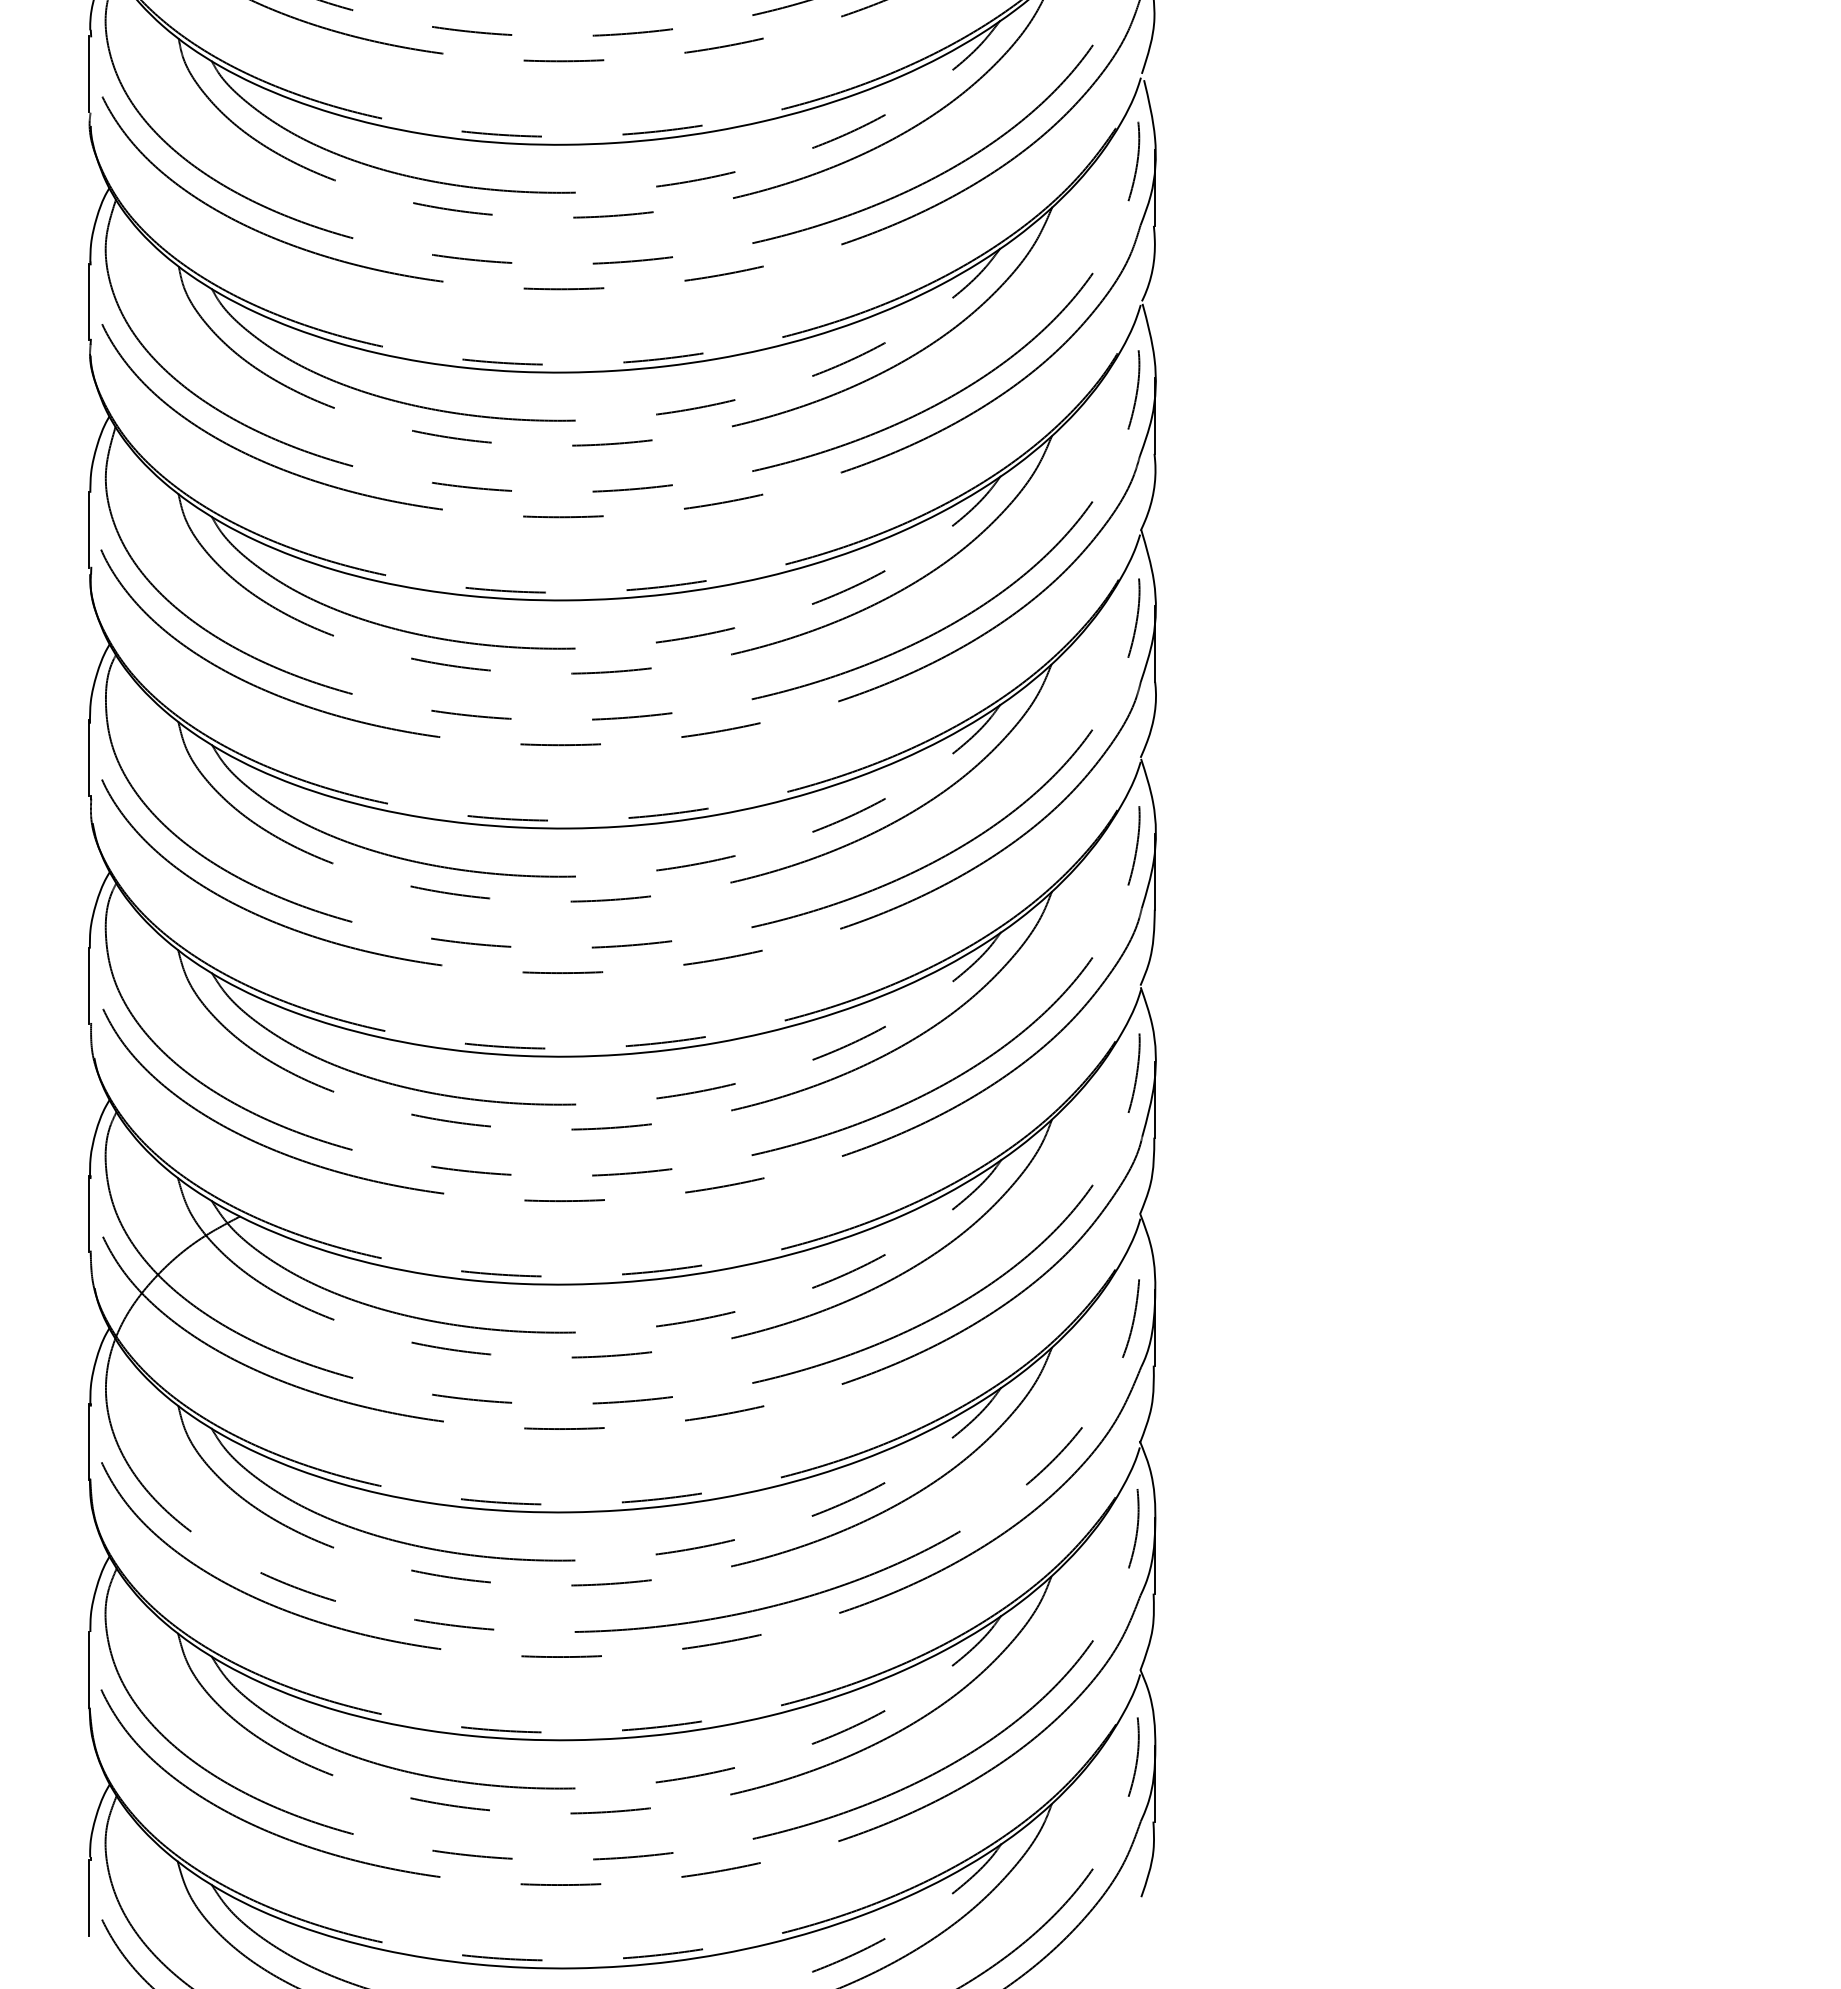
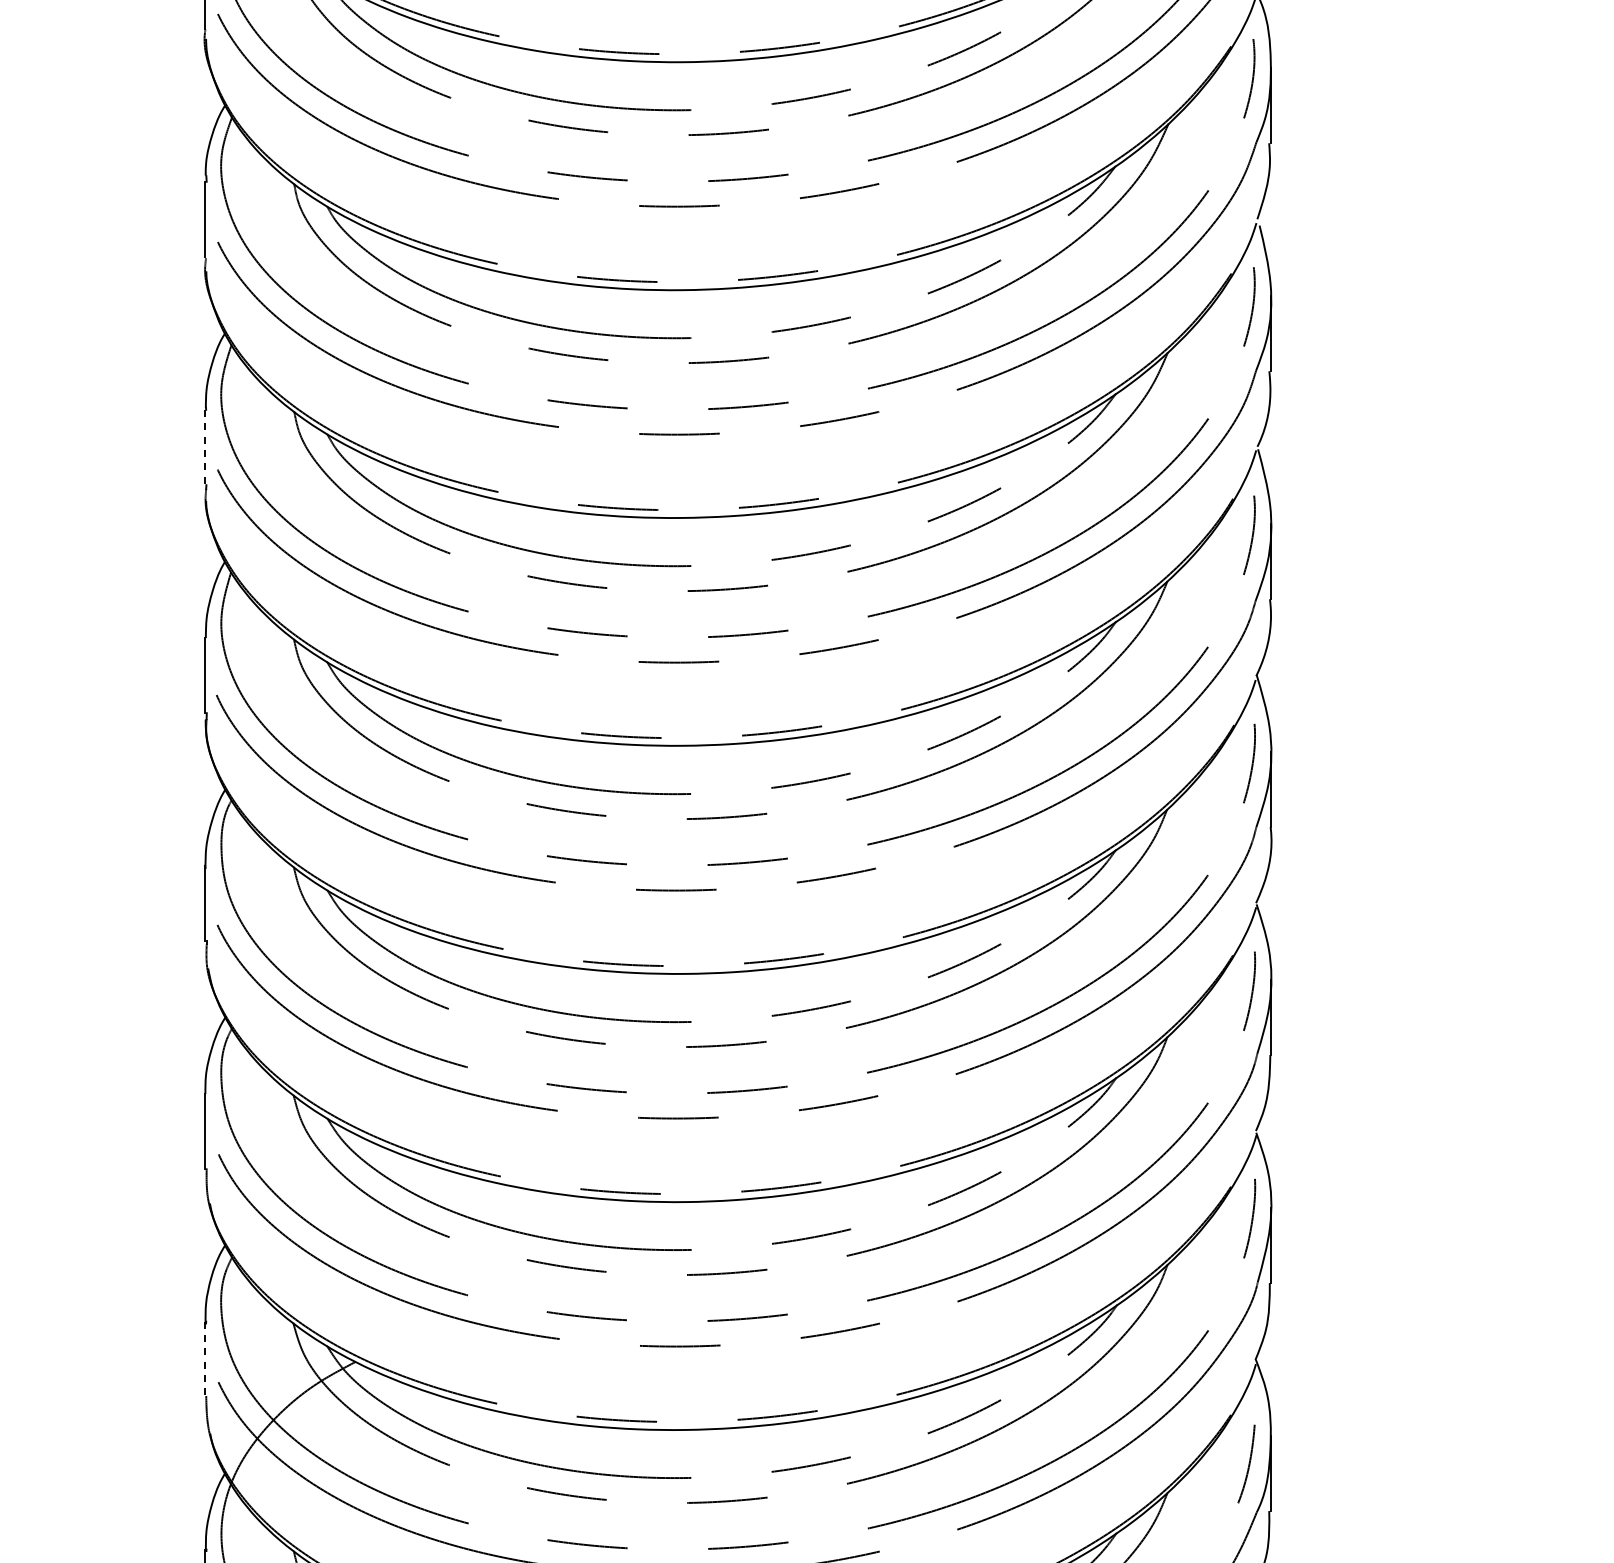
line: (89, 302) -> (205, 447), solid -> dashed
line: (89, 1213) -> (205, 1358), solid -> dashed

